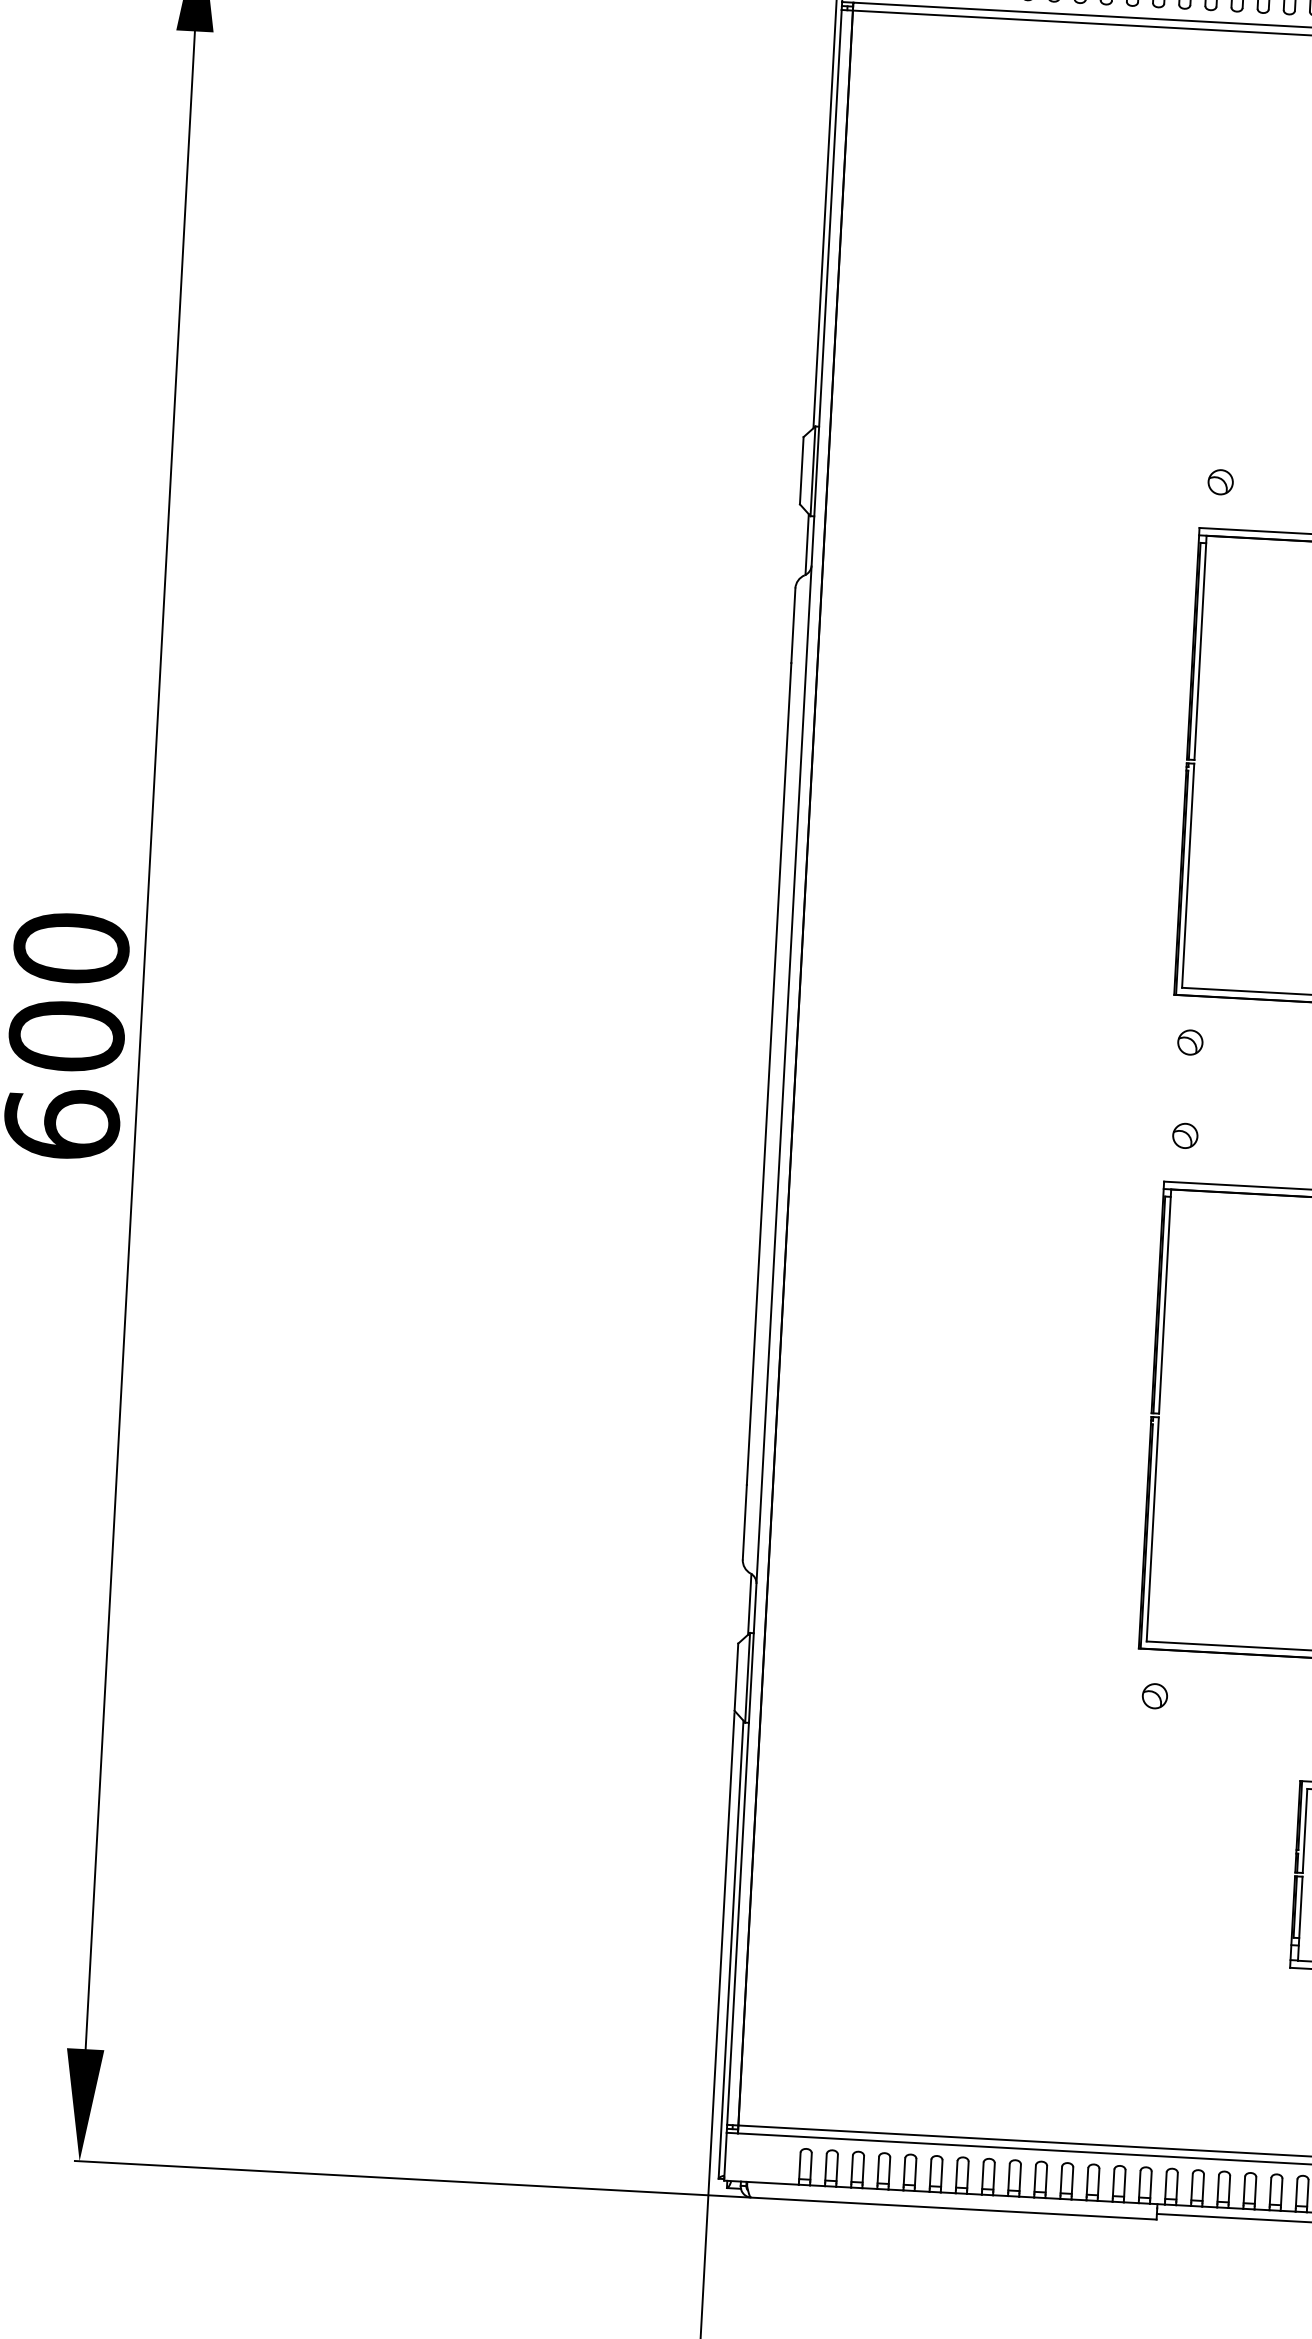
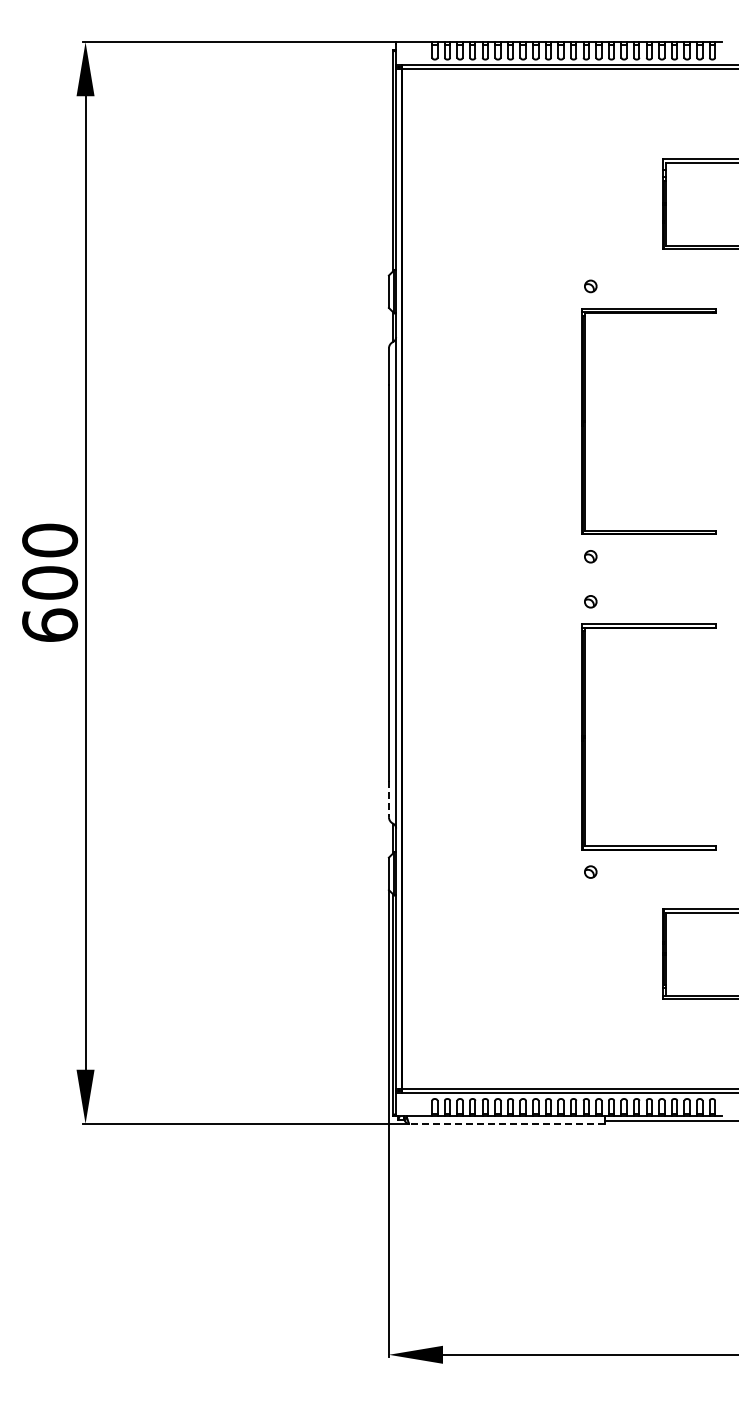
line: (743, 1523) -> (388, 799), solid -> dashed
line: (954, 2207) -> (507, 1123), solid -> dashed

